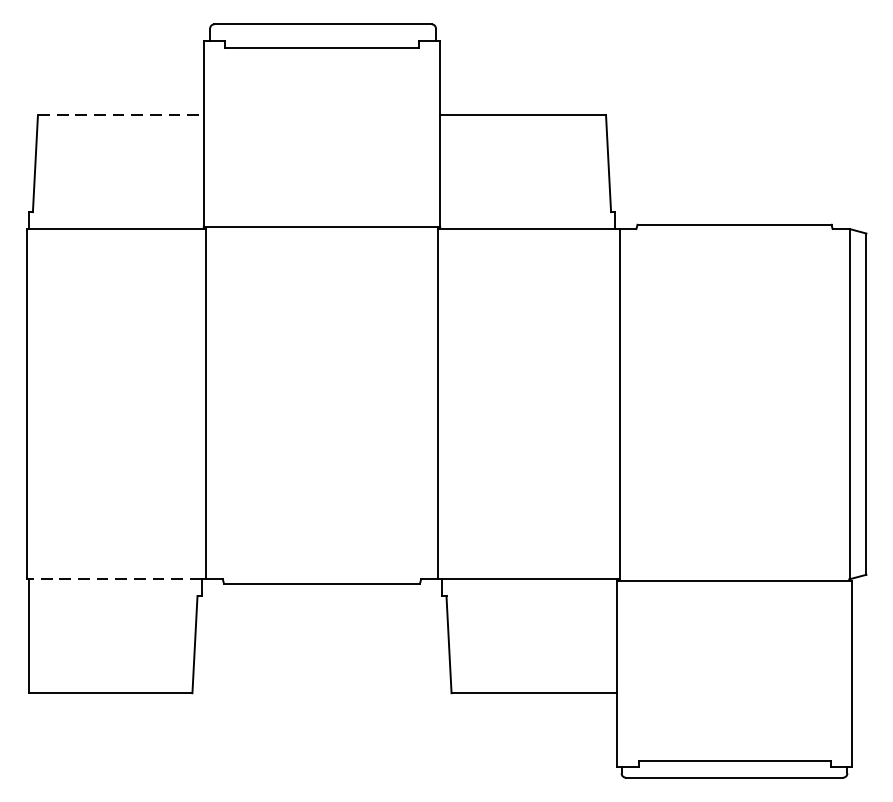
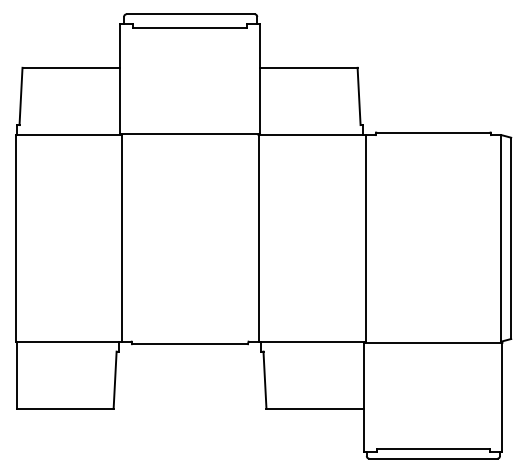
line: (121, 114) -> (71, 67), dashed -> solid
line: (114, 579) -> (67, 341), dashed -> solid

